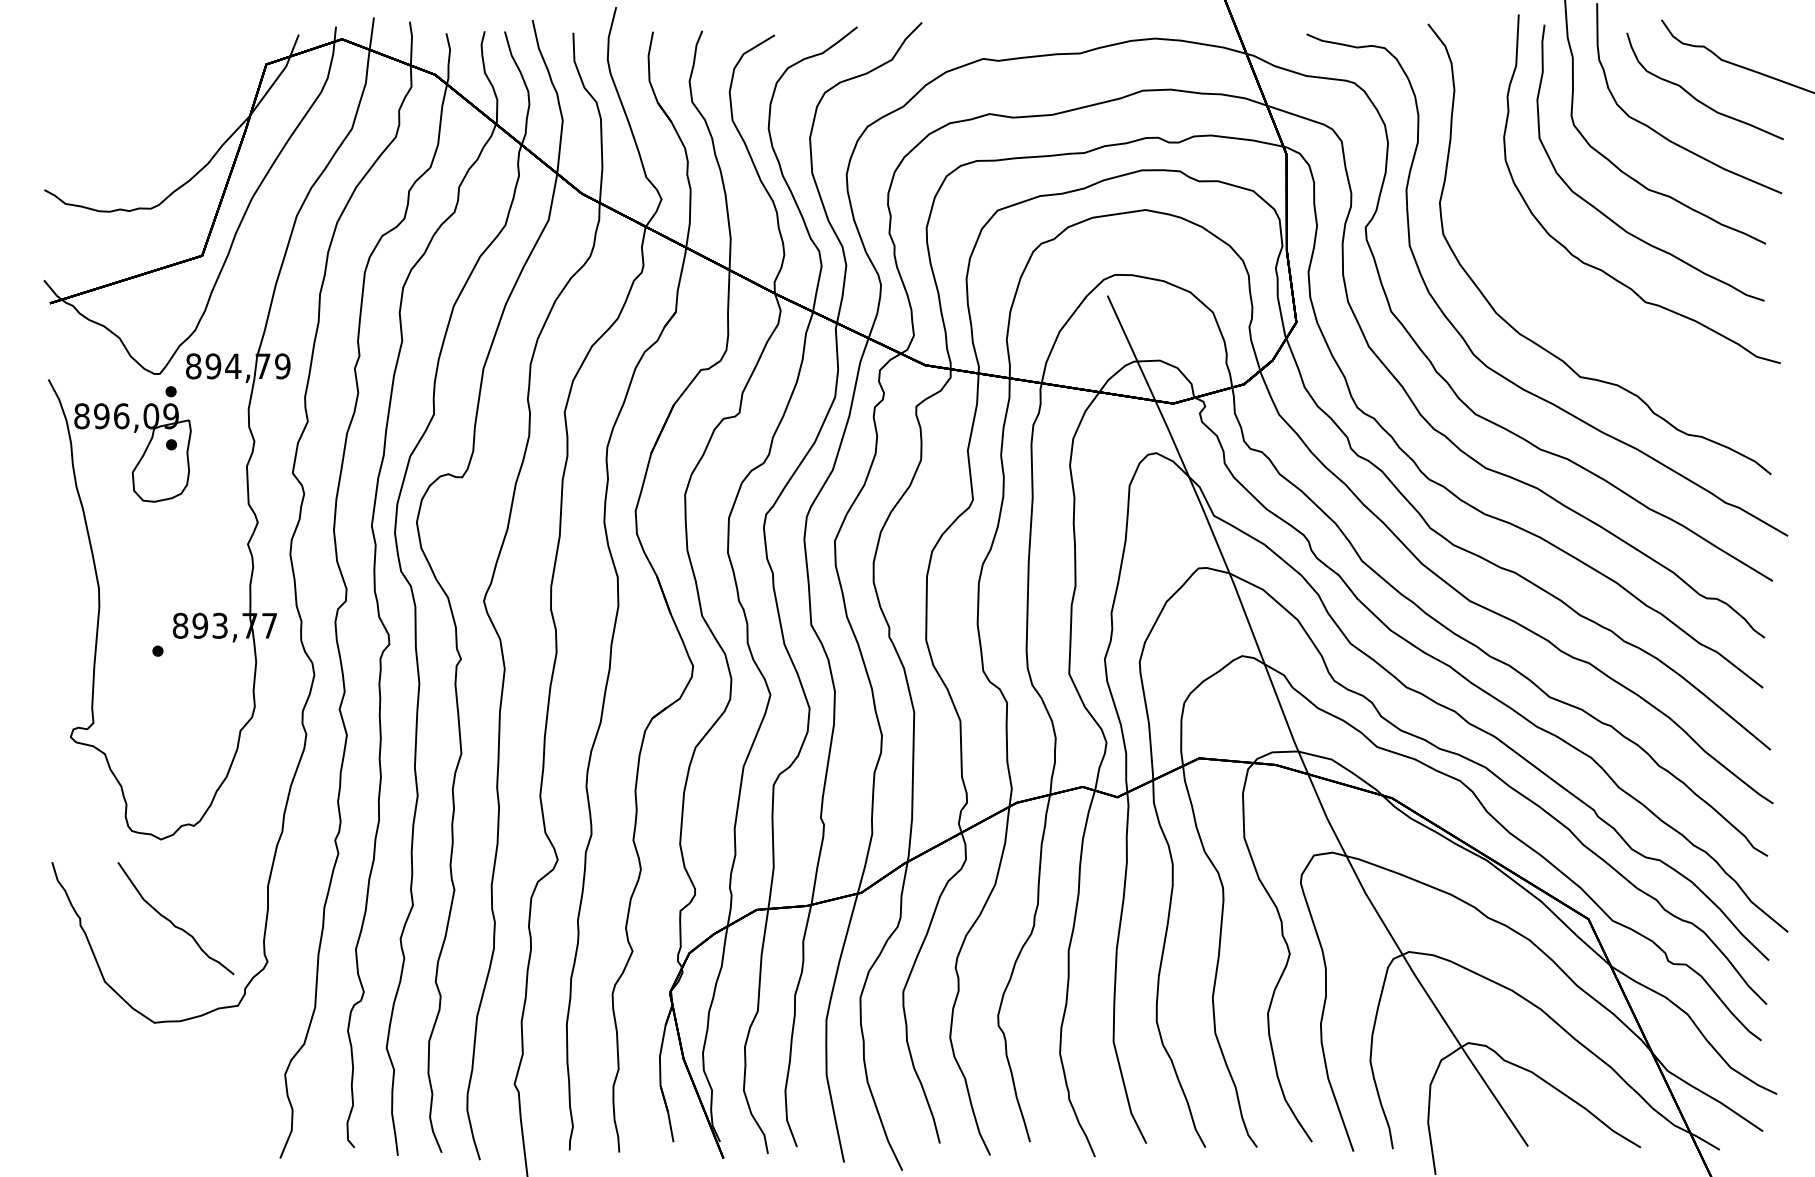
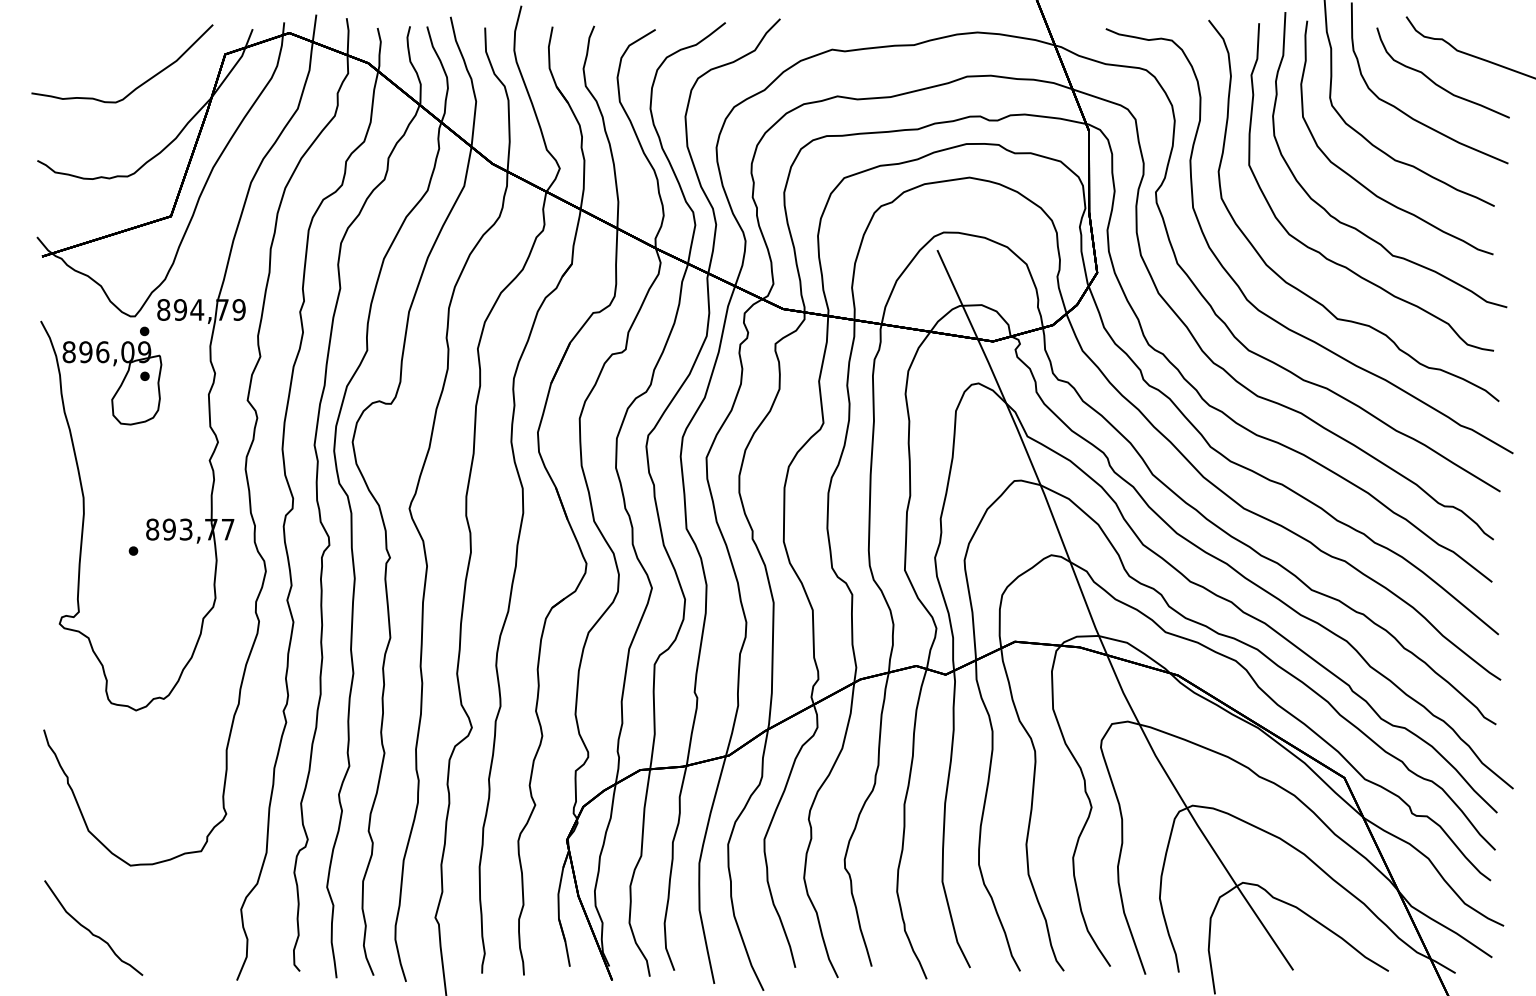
curve: (162, 102) -> (137, 86), added
curve: (1560, 298) -> (1320, 252), added
curve: (171, 921) -> (89, 930), moved

